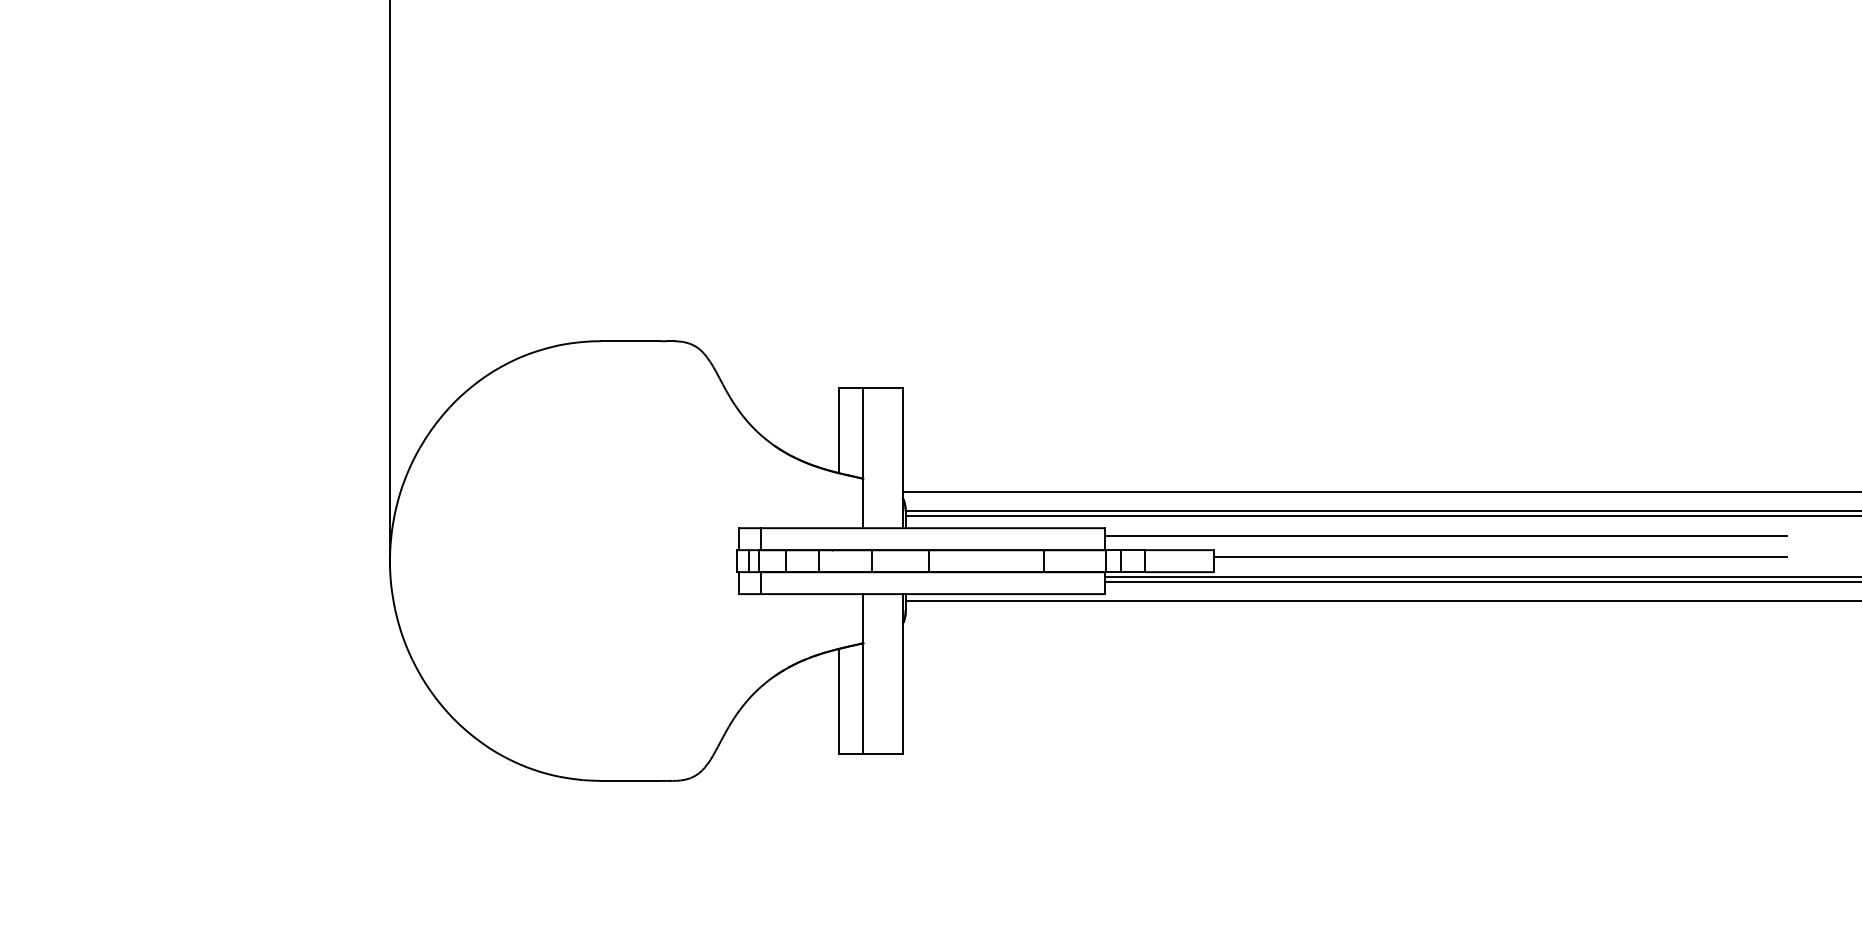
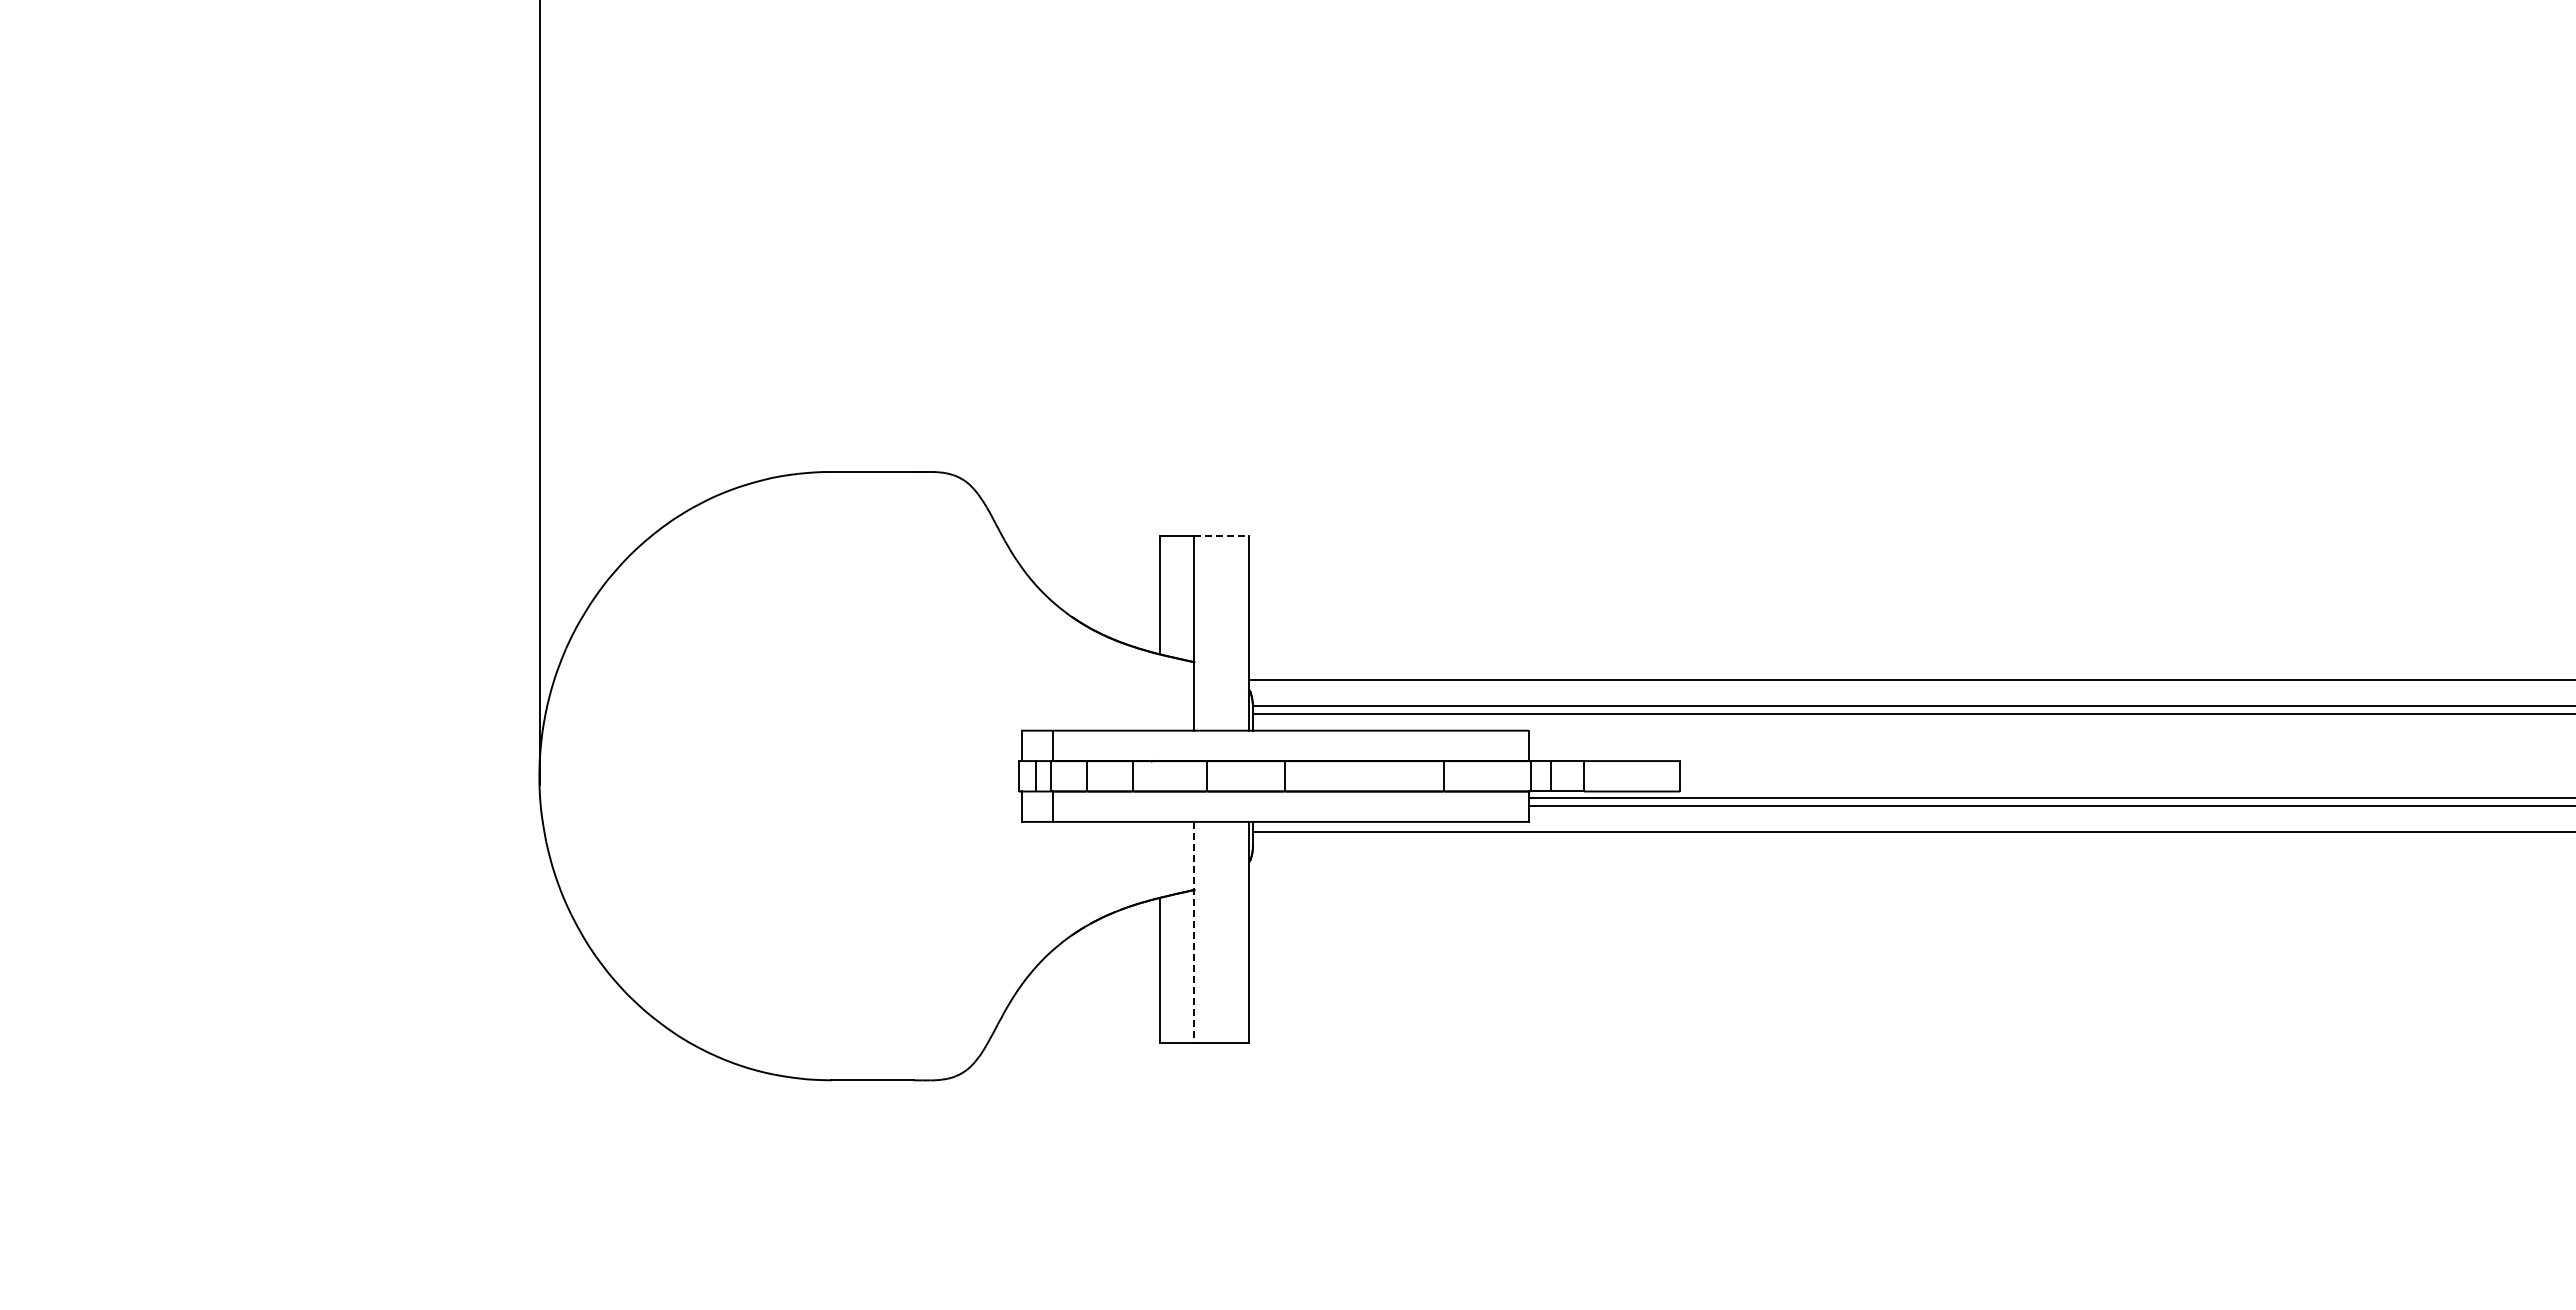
line: (883, 387) -> (1222, 536), solid -> dashed
line: (1445, 535) -> (2000, 740), removed
line: (1500, 557) -> (2075, 771), removed
line: (863, 674) -> (1194, 932), solid -> dashed

